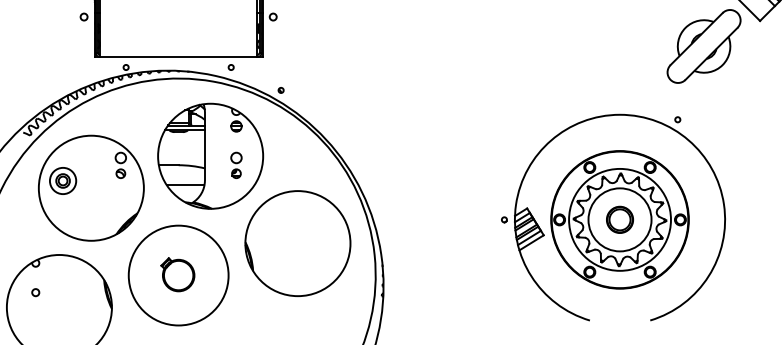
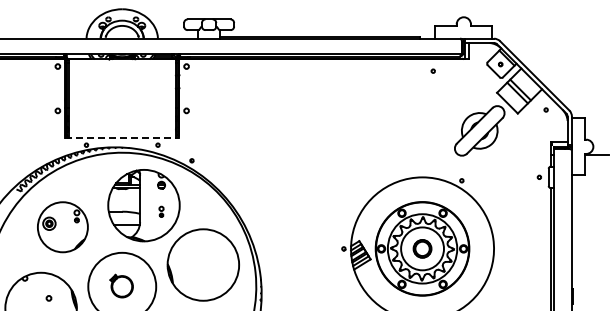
line: (179, 57) -> (122, 138), solid -> dashed
part: (236, 164) -> (161, 211), size x0.6
part: (90, 186) -> (62, 226), size x0.7
circle: (35, 292) -> (48, 298), moved

